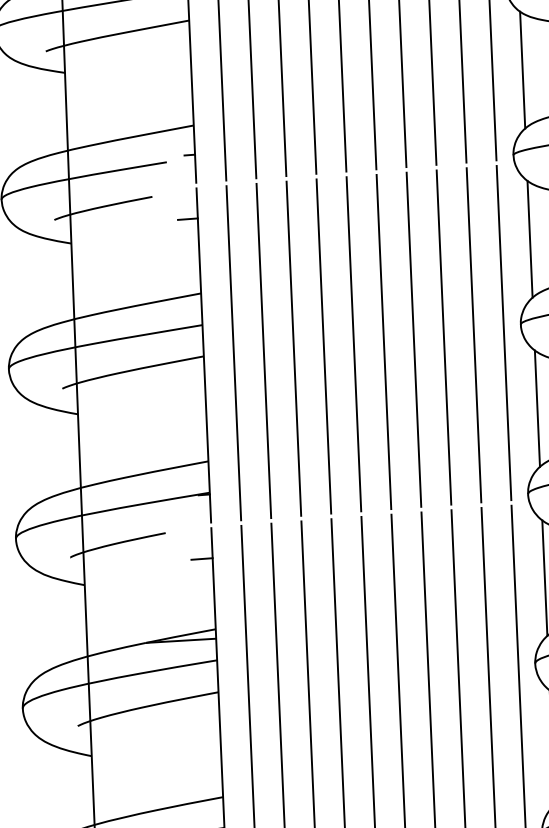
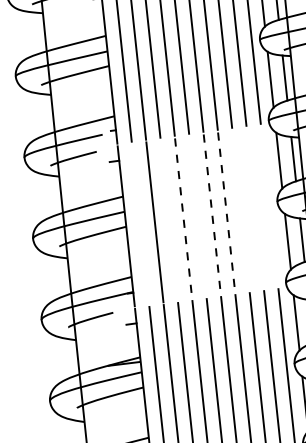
line: (503, 333) -> (269, 206), removed
line: (472, 335) -> (254, 208), removed
line: (443, 337) -> (240, 210), removed
line: (413, 339) -> (226, 212), solid -> dashed
line: (384, 342) -> (212, 214), solid -> dashed
line: (352, 344) -> (197, 216), removed
line: (323, 346) -> (183, 218), solid -> dashed
line: (292, 348) -> (168, 220), removed
line: (233, 353) -> (140, 224), removed

